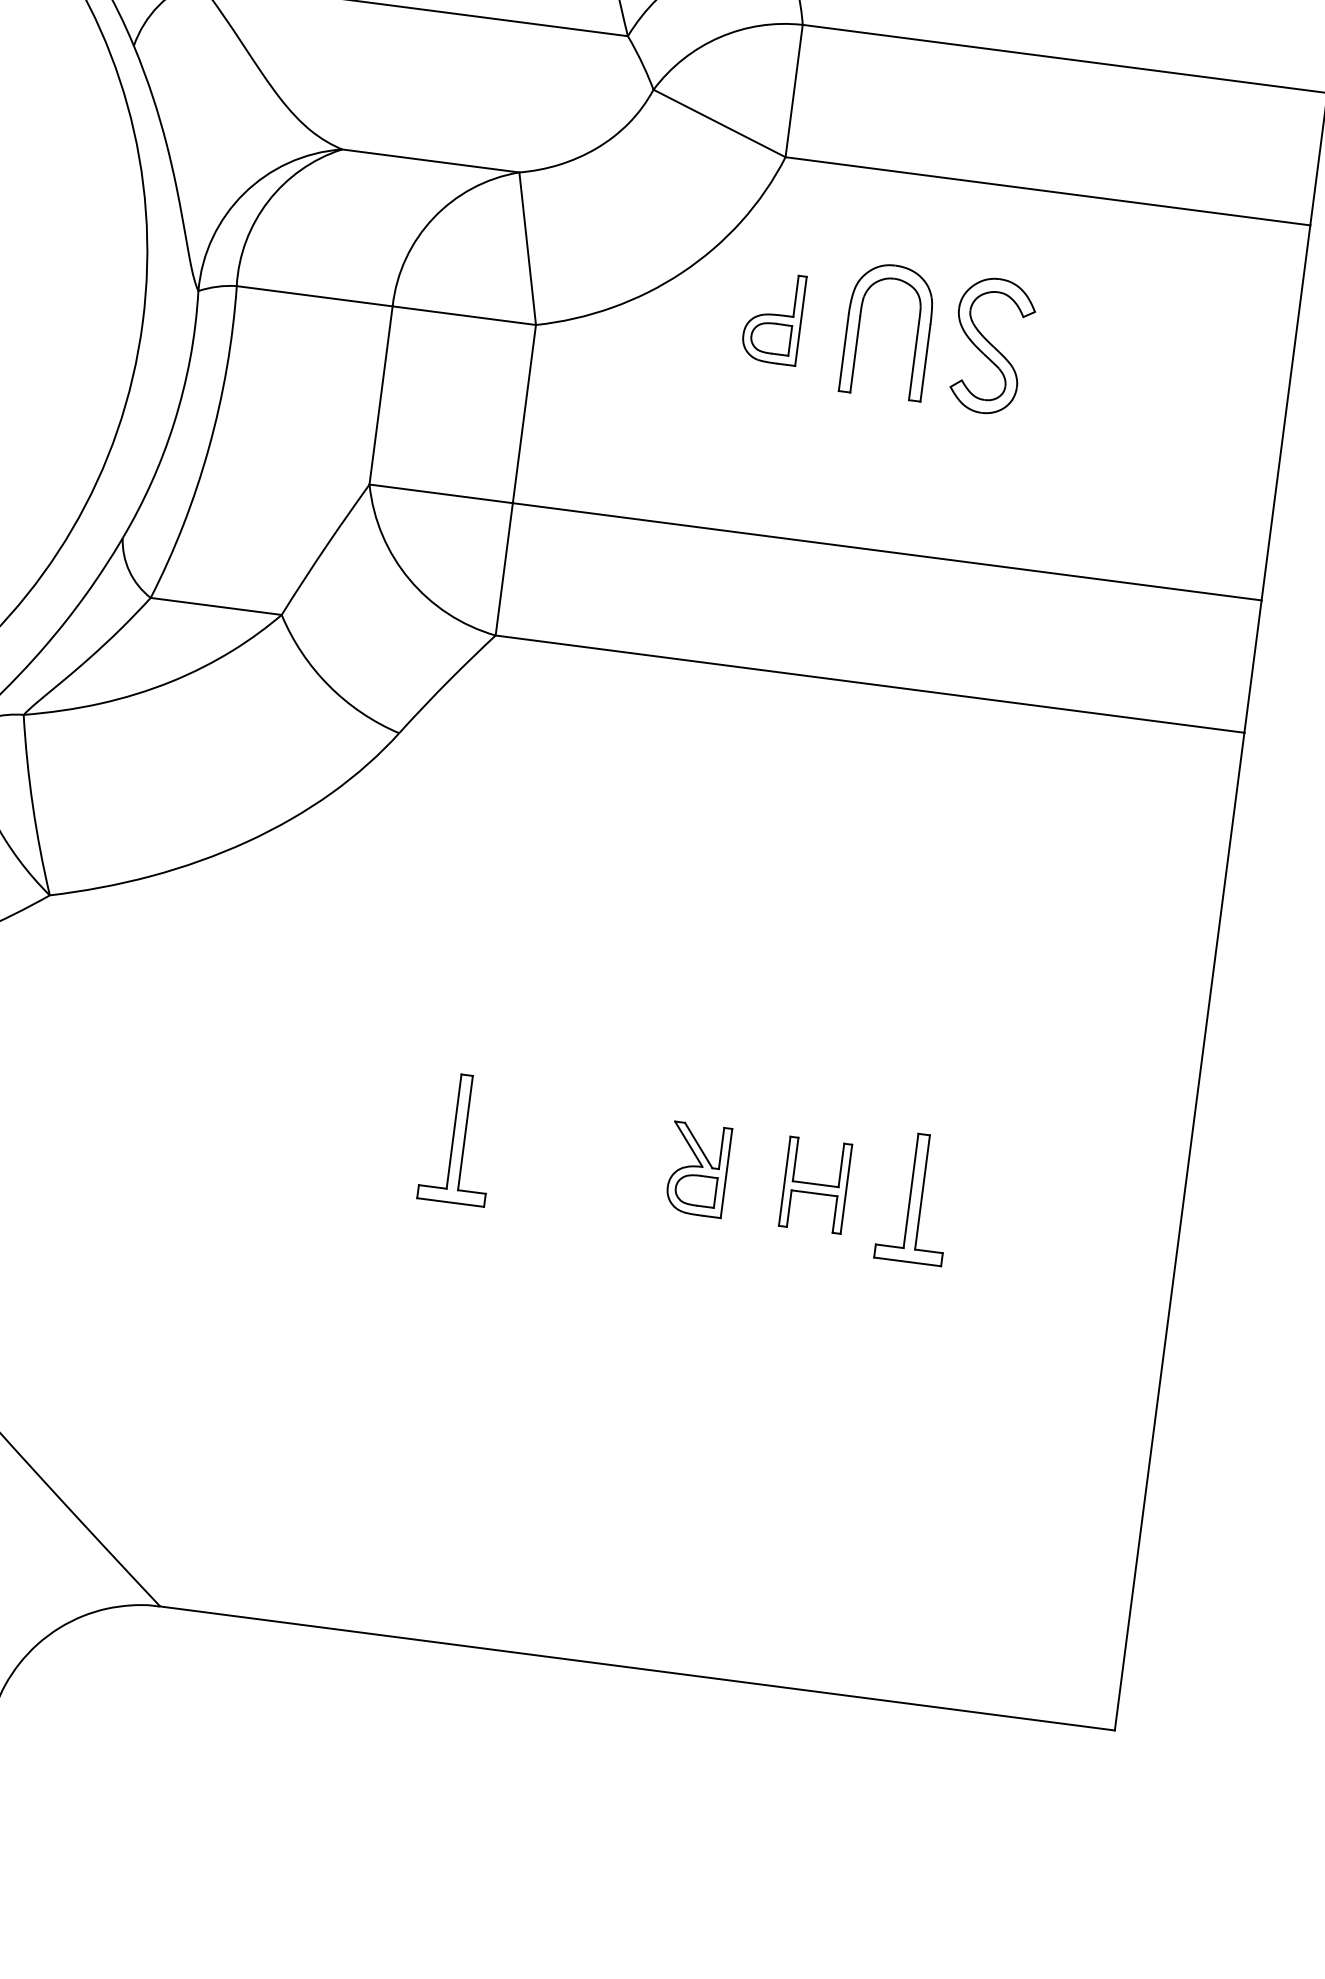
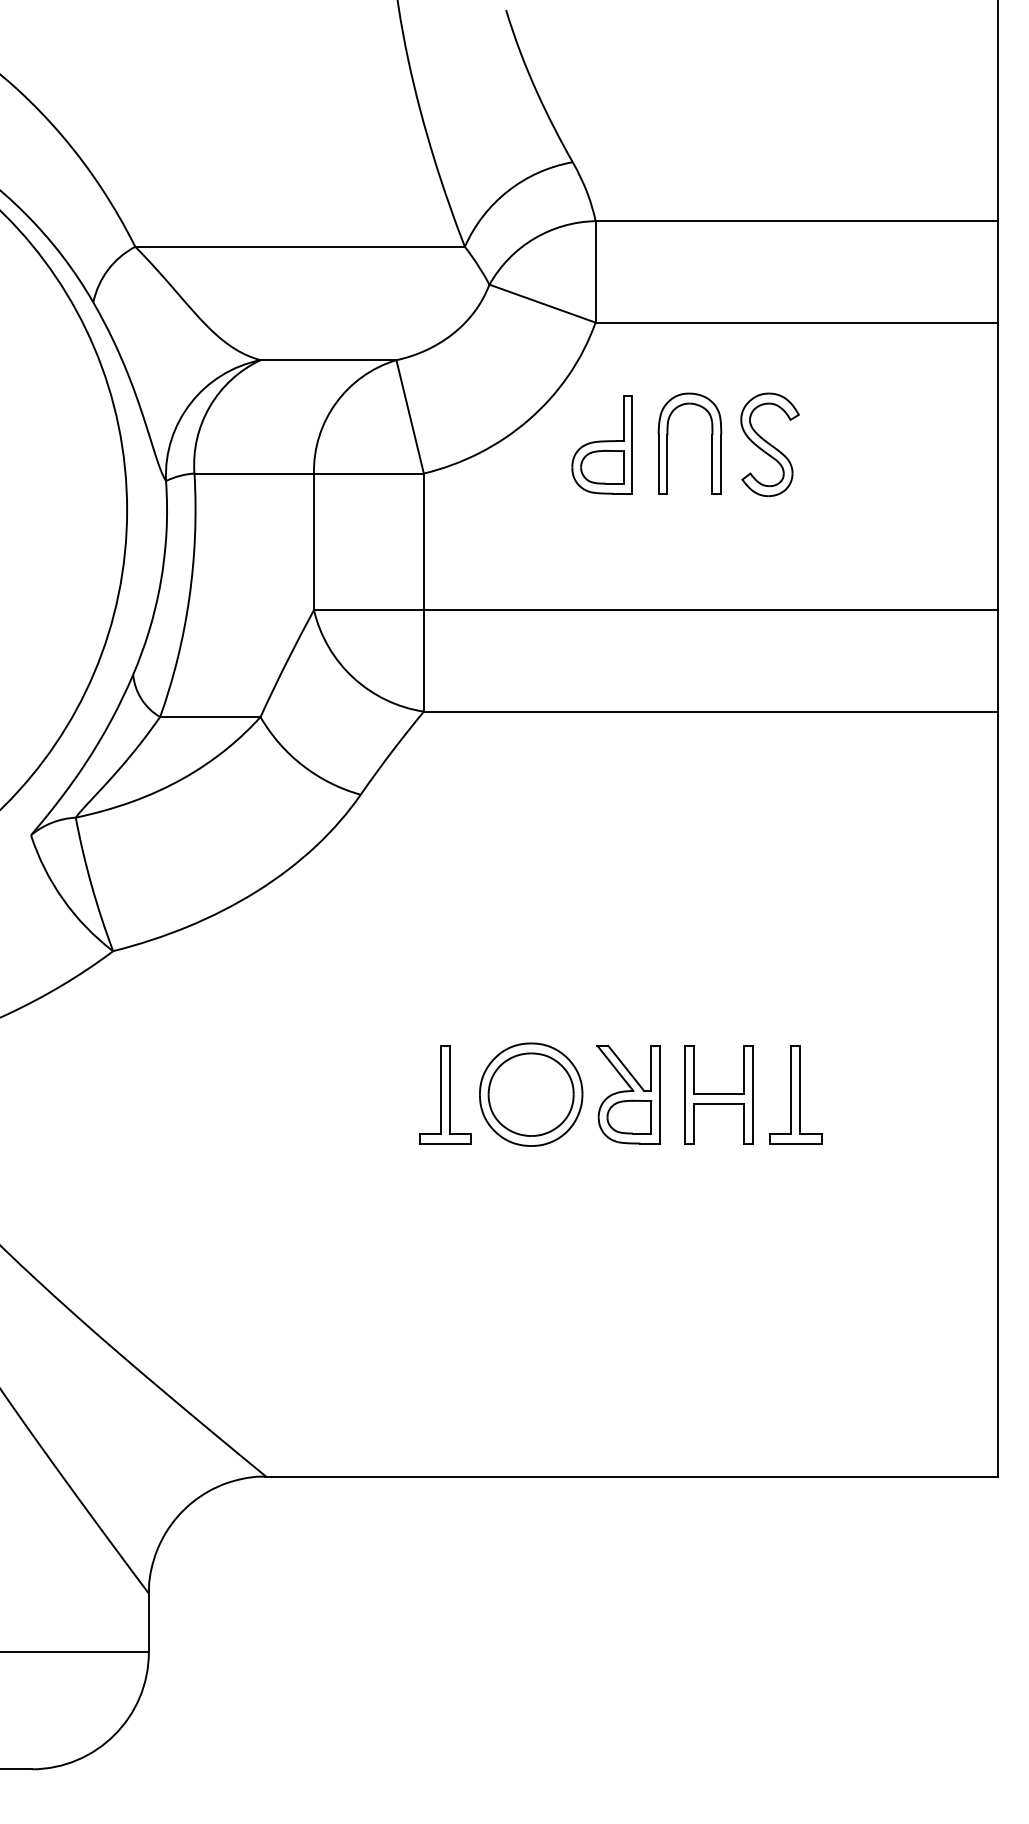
part: (772, 317) -> (601, 444), size x1.43
part: (571, 1153) -> (531, 1094), added
part: (697, 1169) -> (628, 1094), size x1.43
part: (815, 1184) -> (718, 1094), size x1.43

